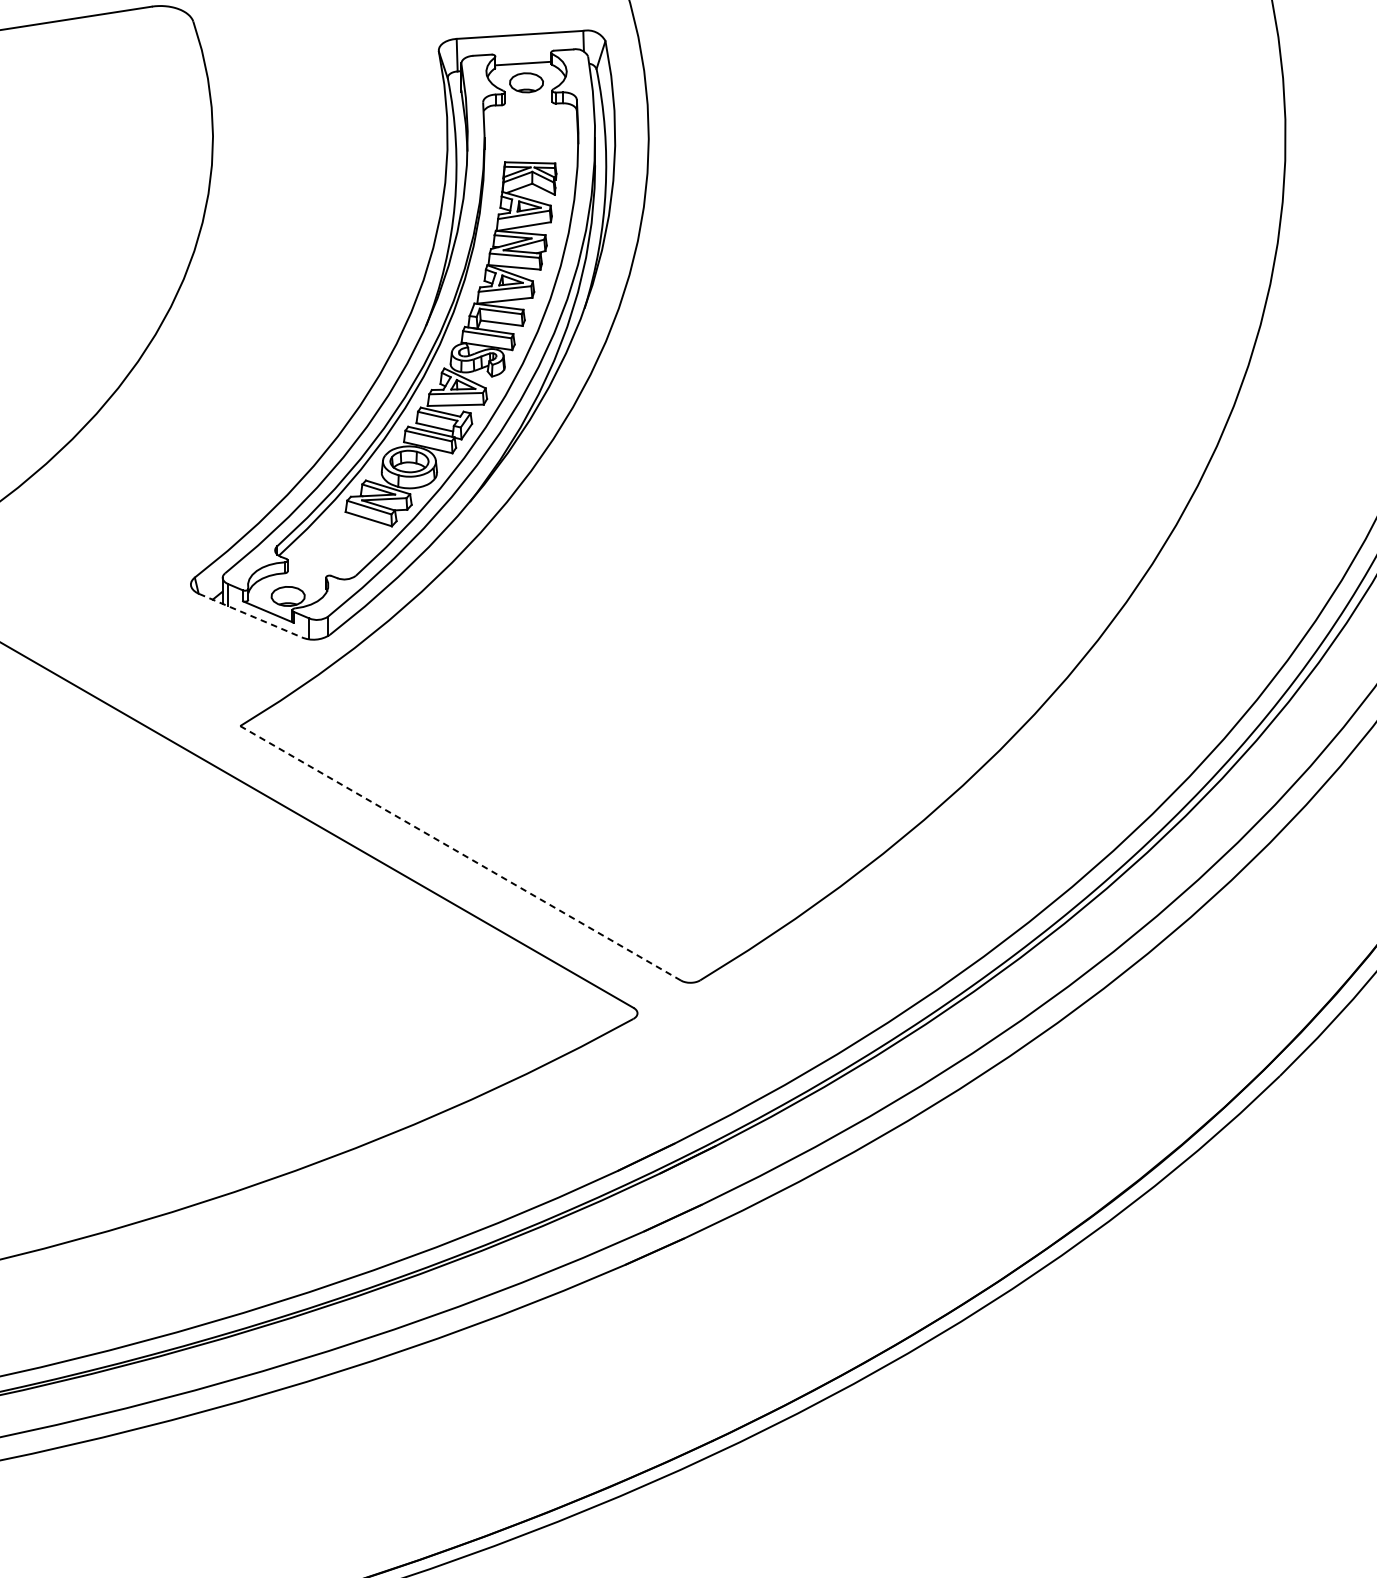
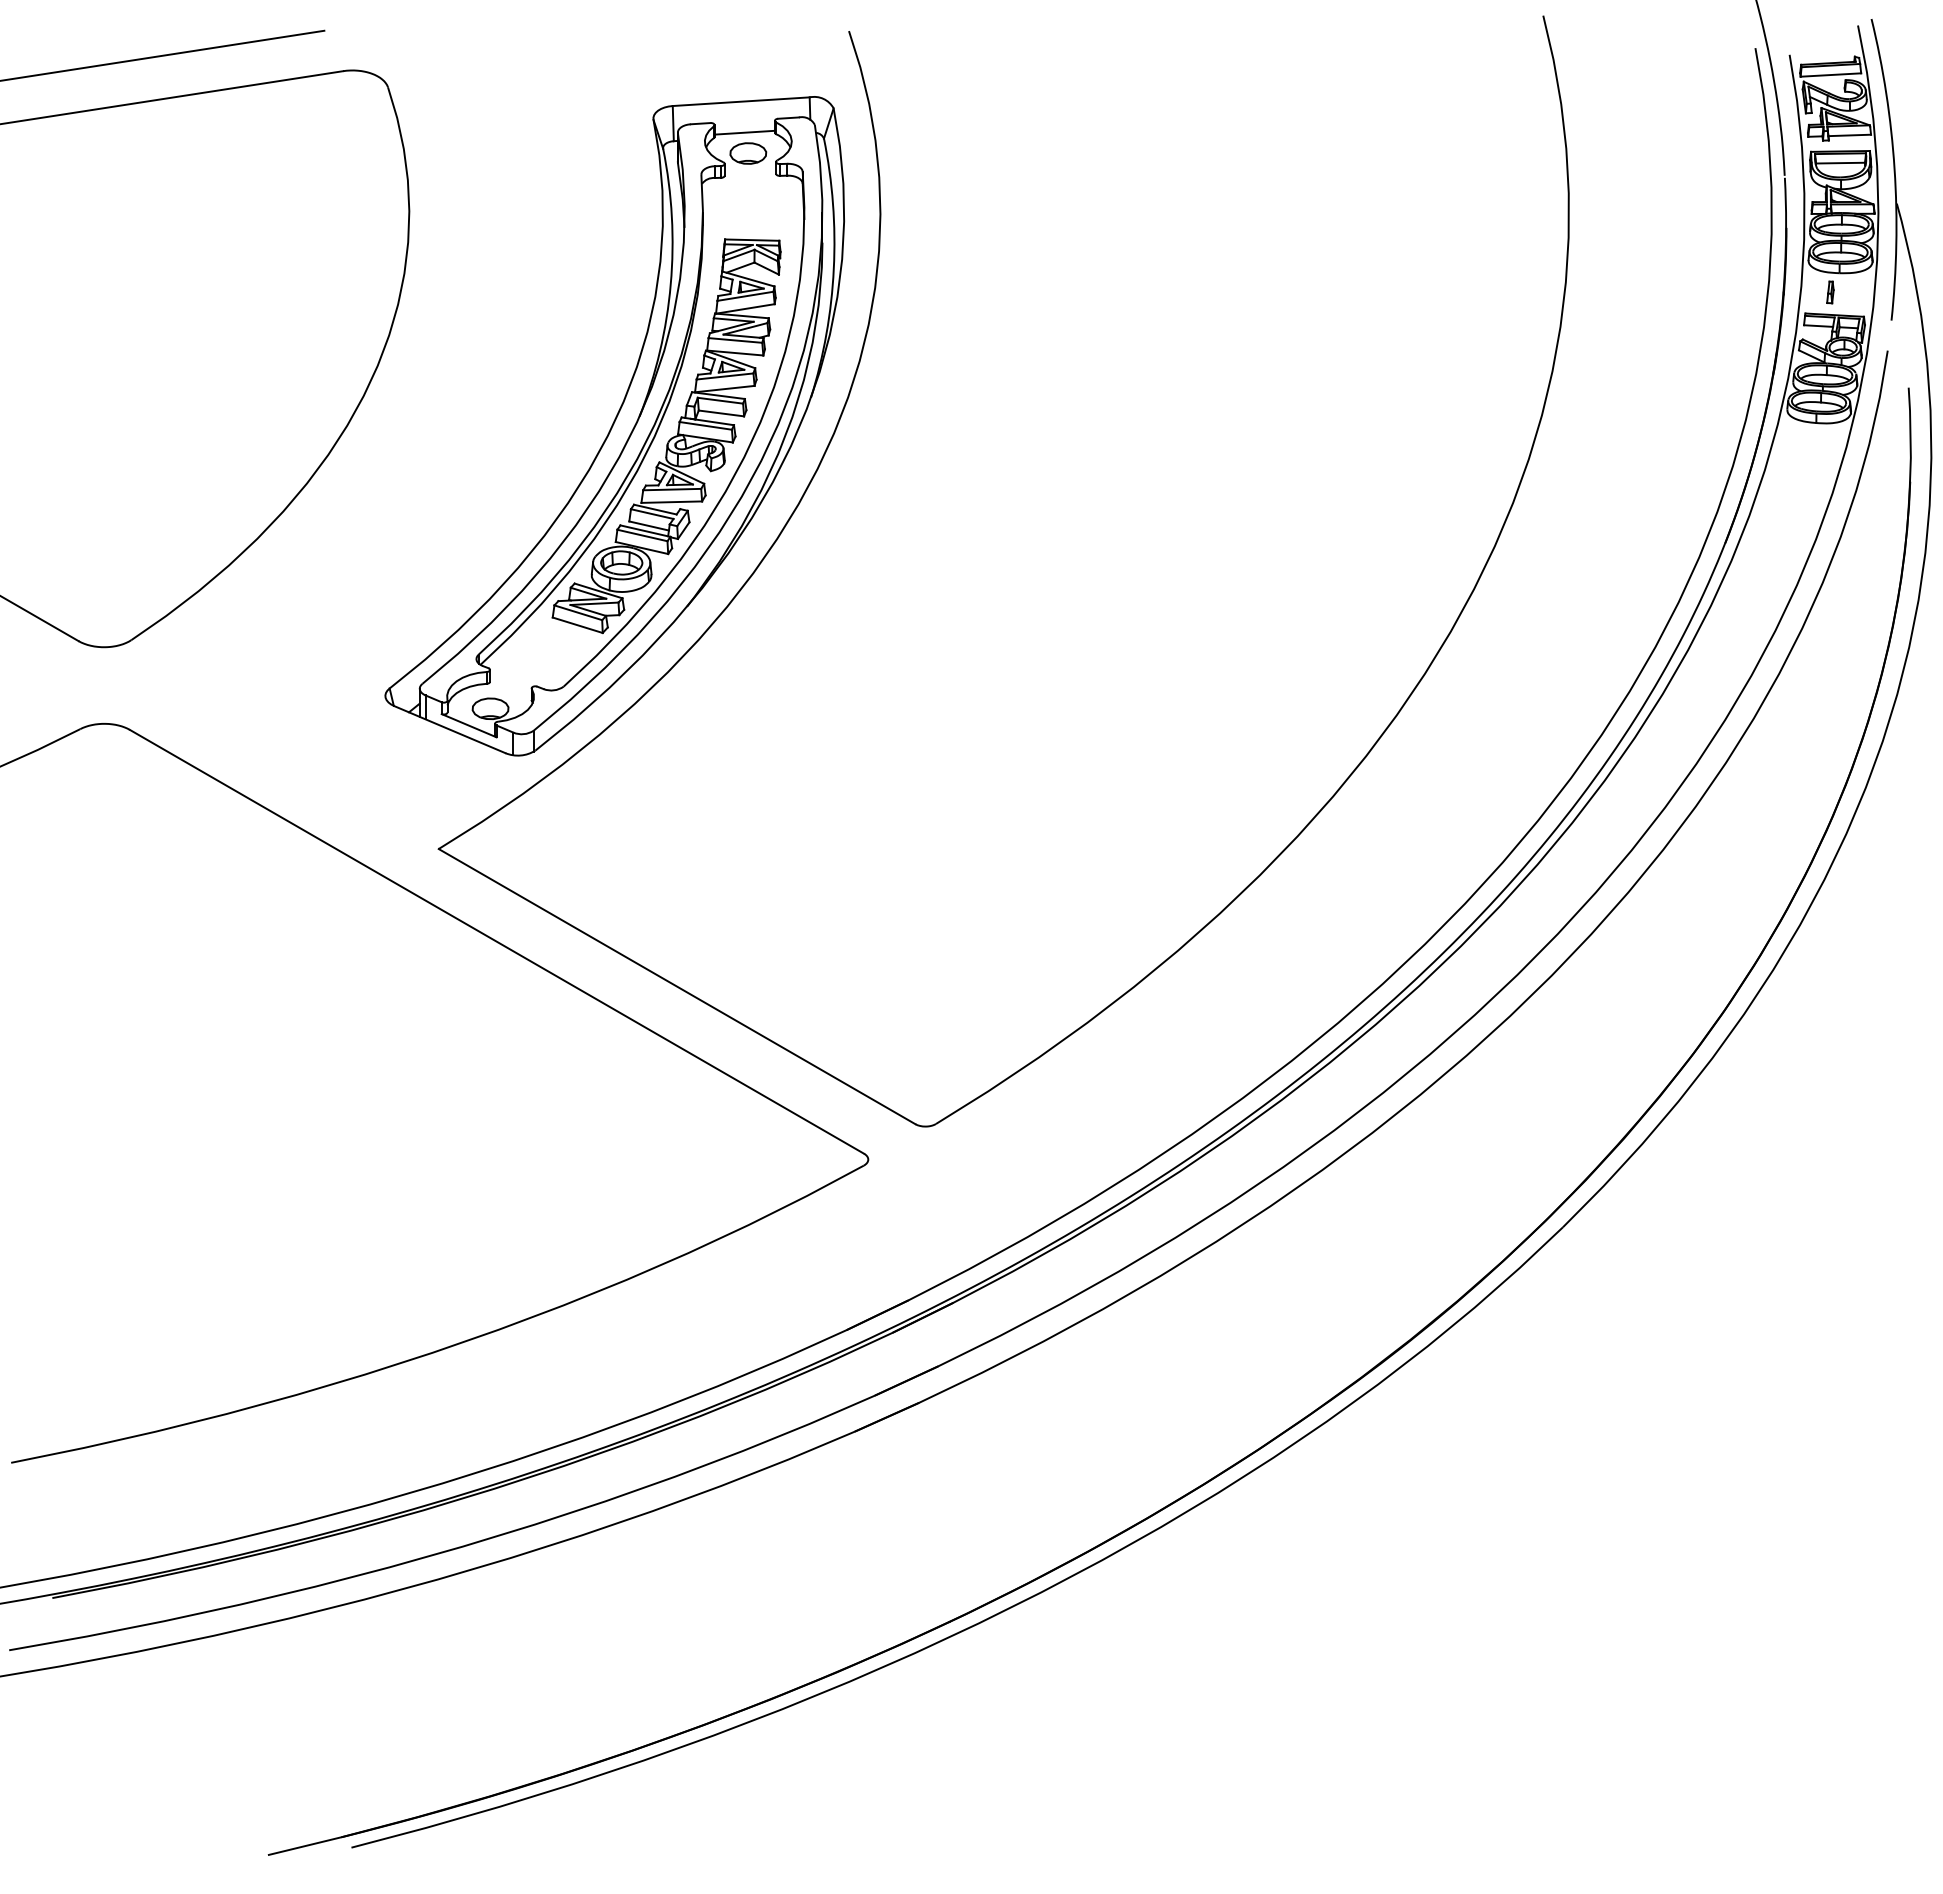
line: (251, 615) -> (450, 729), dashed -> solid
line: (460, 853) -> (676, 986), dashed -> solid

